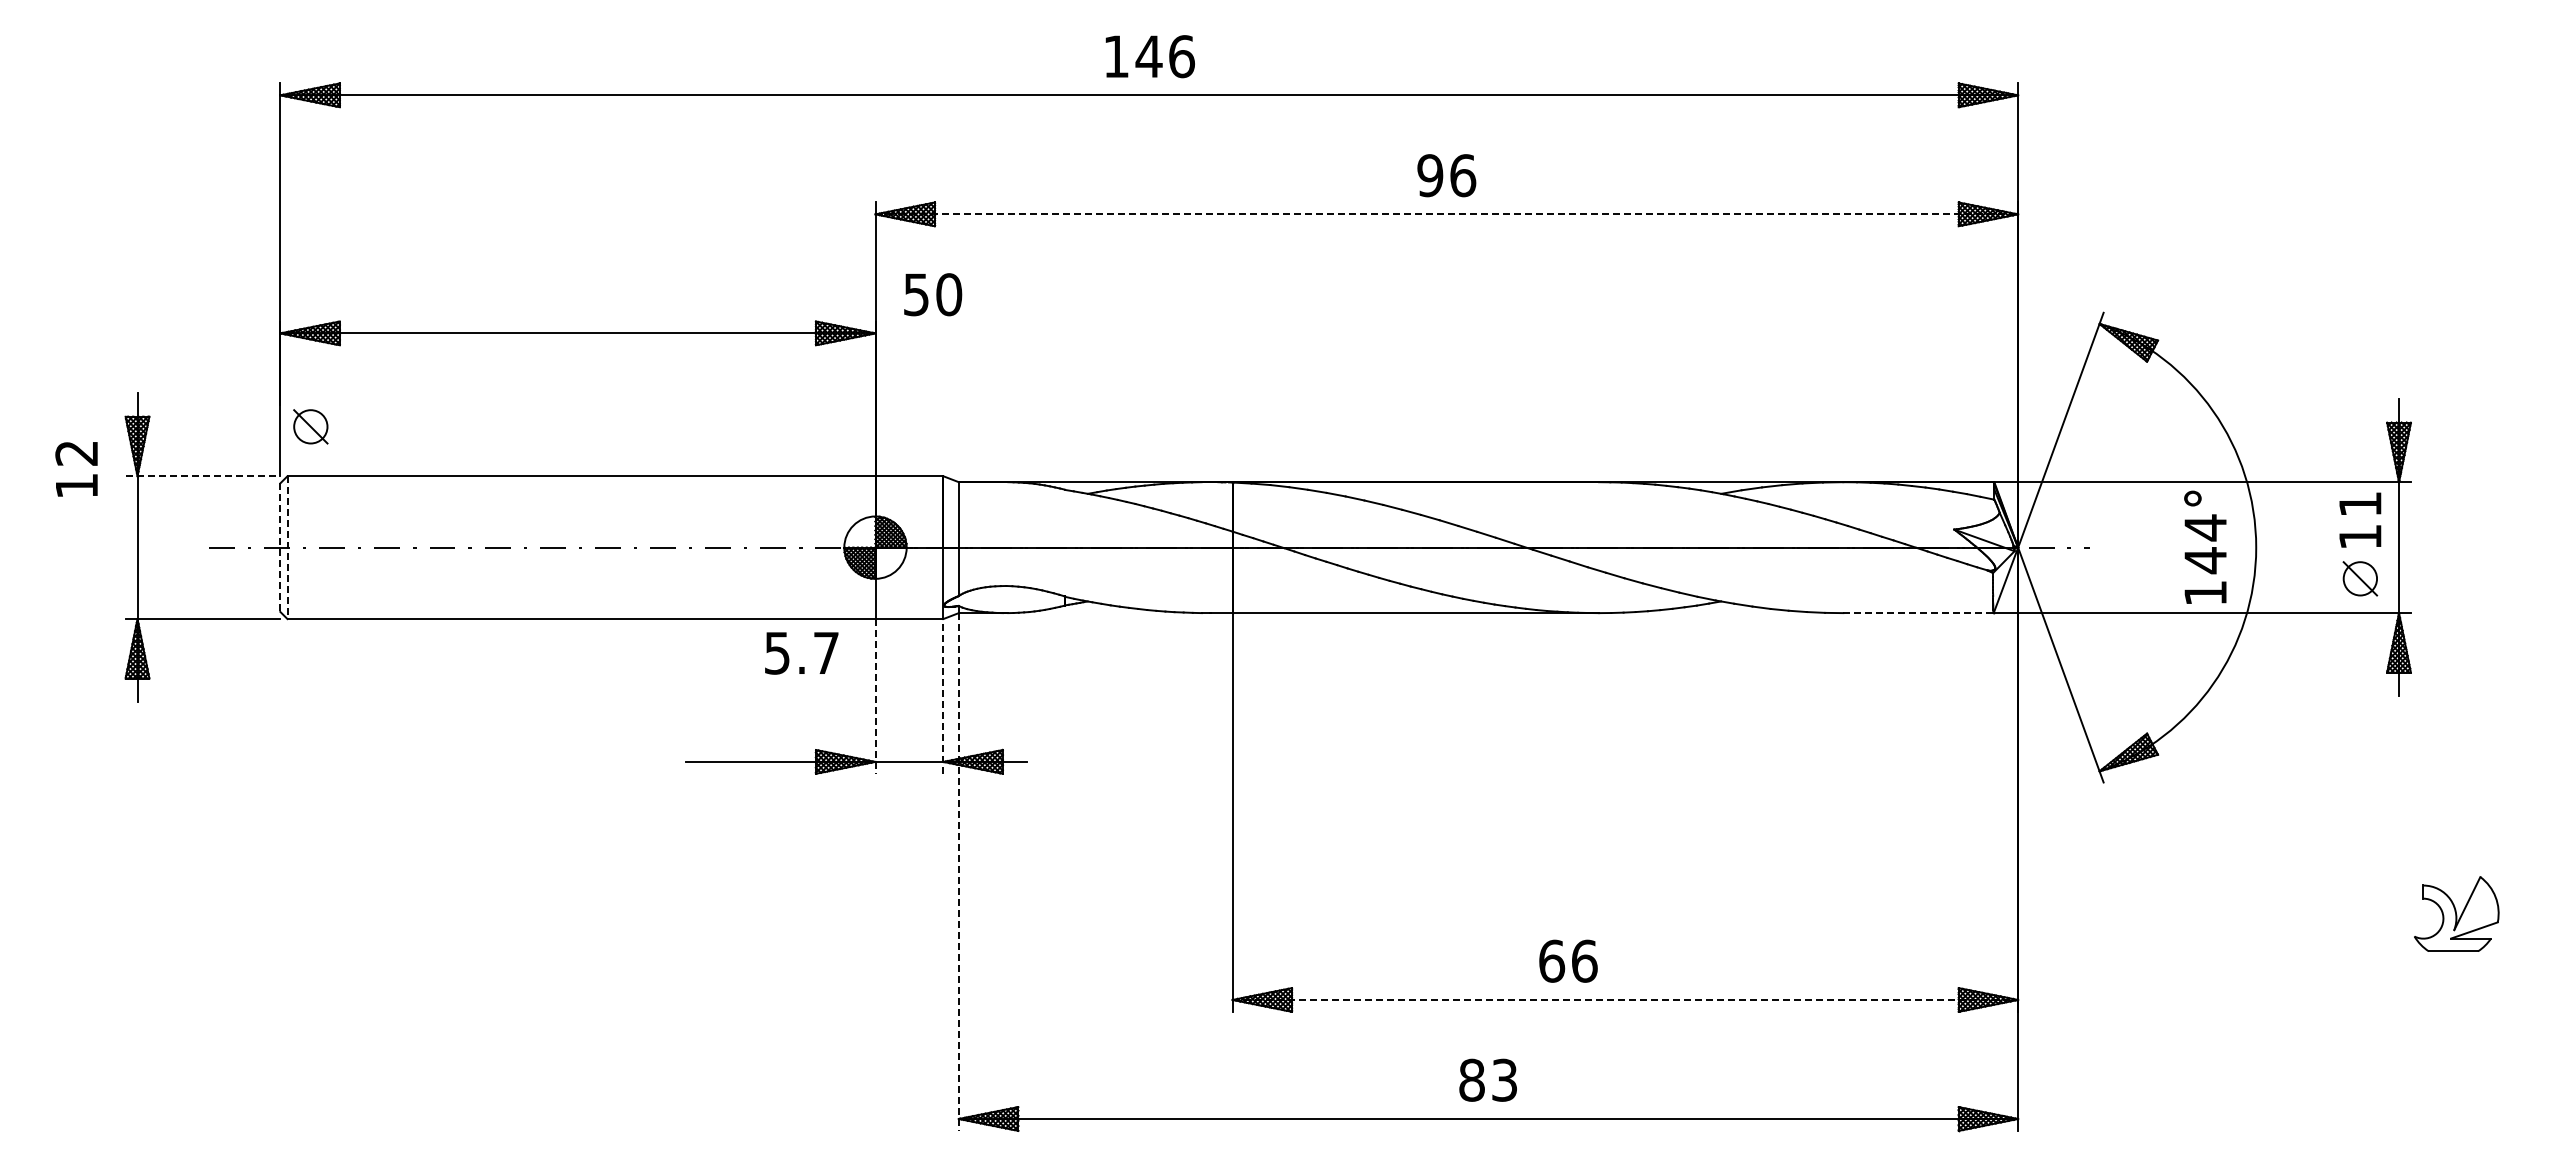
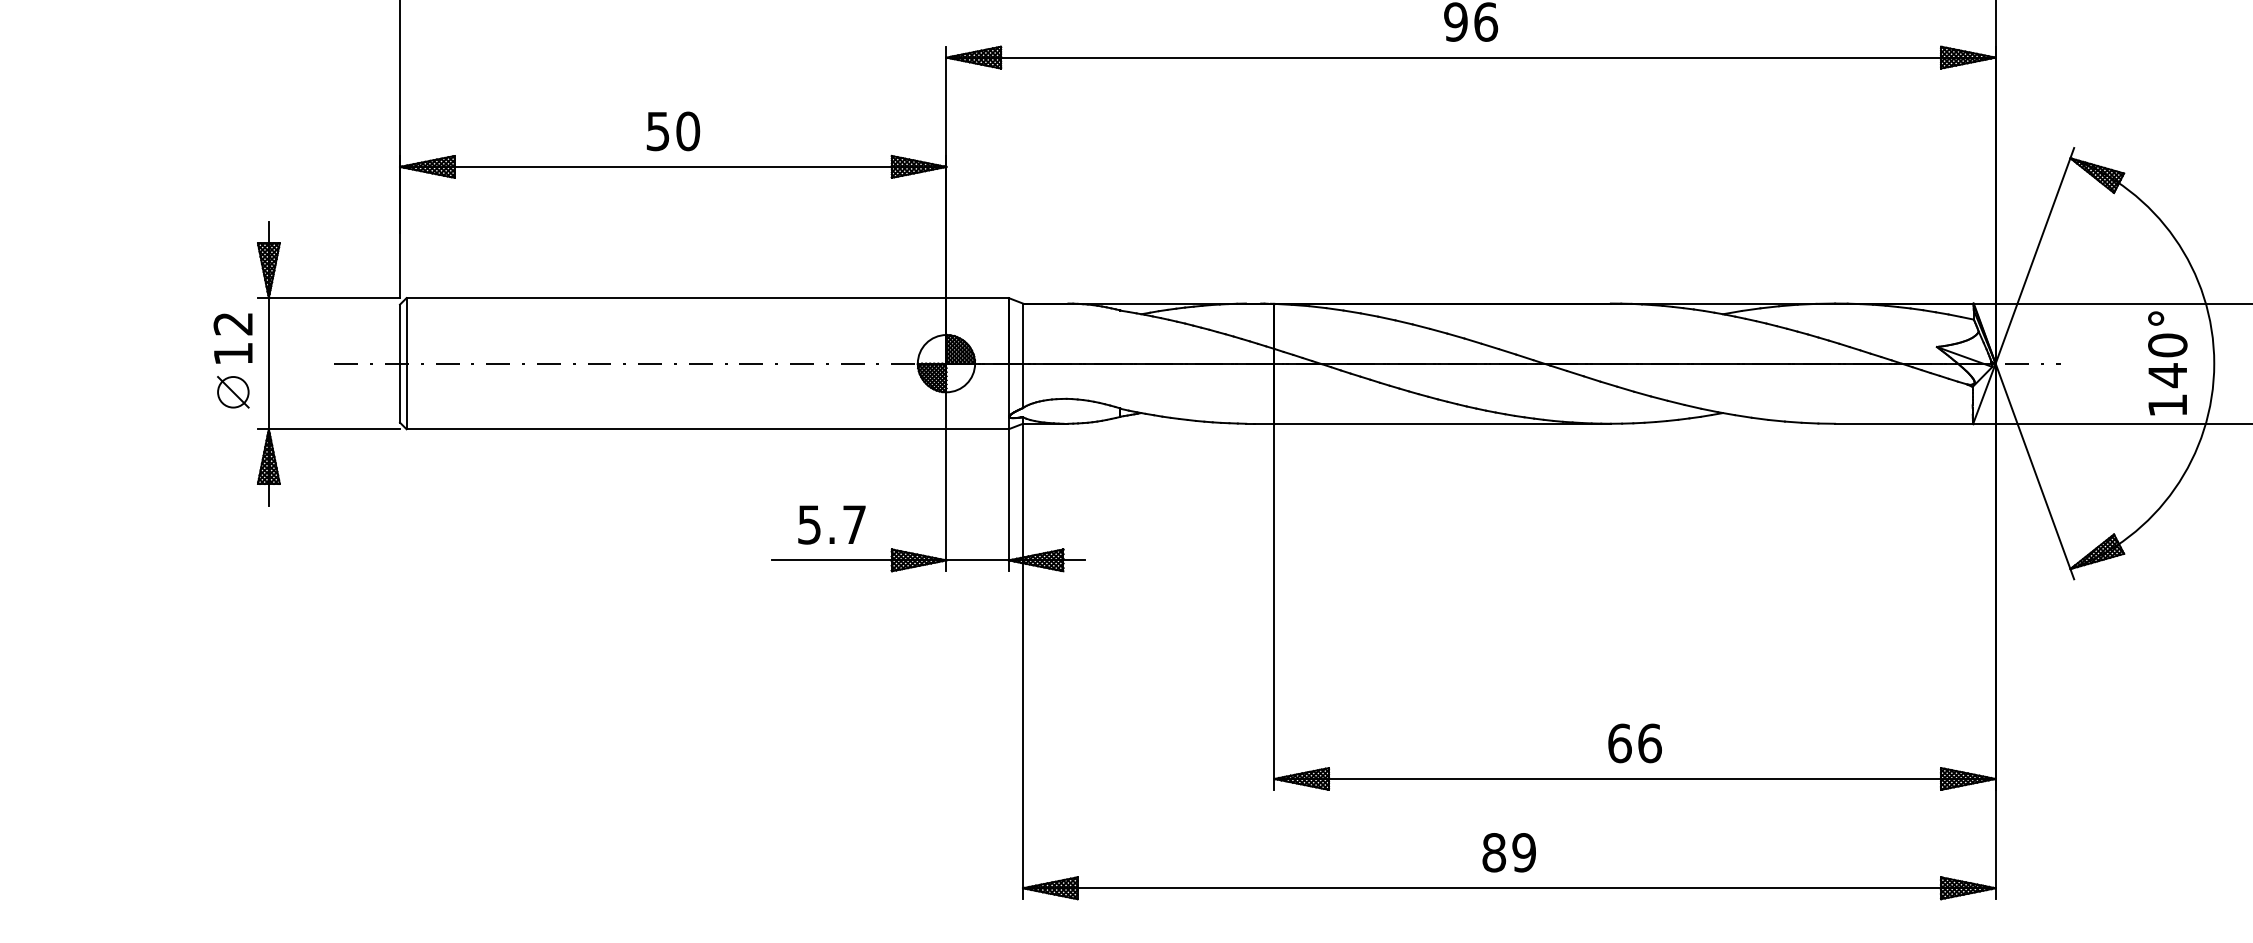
line: (1447, 214) -> (1471, 57), dashed -> solid
text: (933, 294) -> (673, 131), moved
part: (310, 426) -> (233, 391), moved
text: (76, 469) -> (233, 338), moved
line: (203, 476) -> (329, 298), dashed -> solid
text: (2205, 527) -> (2167, 345), 144° -> 140°
line: (280, 548) -> (400, 364), dashed -> solid
line: (287, 548) -> (406, 364), dashed -> solid
line: (1919, 613) -> (1905, 424), dashed -> solid
text: (801, 653) -> (831, 525), moved
line: (943, 695) -> (1008, 499), dashed -> solid
line: (875, 696) -> (946, 500), dashed -> solid
line: (958, 872) -> (1022, 661), dashed -> solid
text: (1568, 960) -> (1635, 742), moved
line: (1625, 999) -> (1635, 778), dashed -> solid
text: (1504, 1079) -> (1524, 852), 83 -> 89

